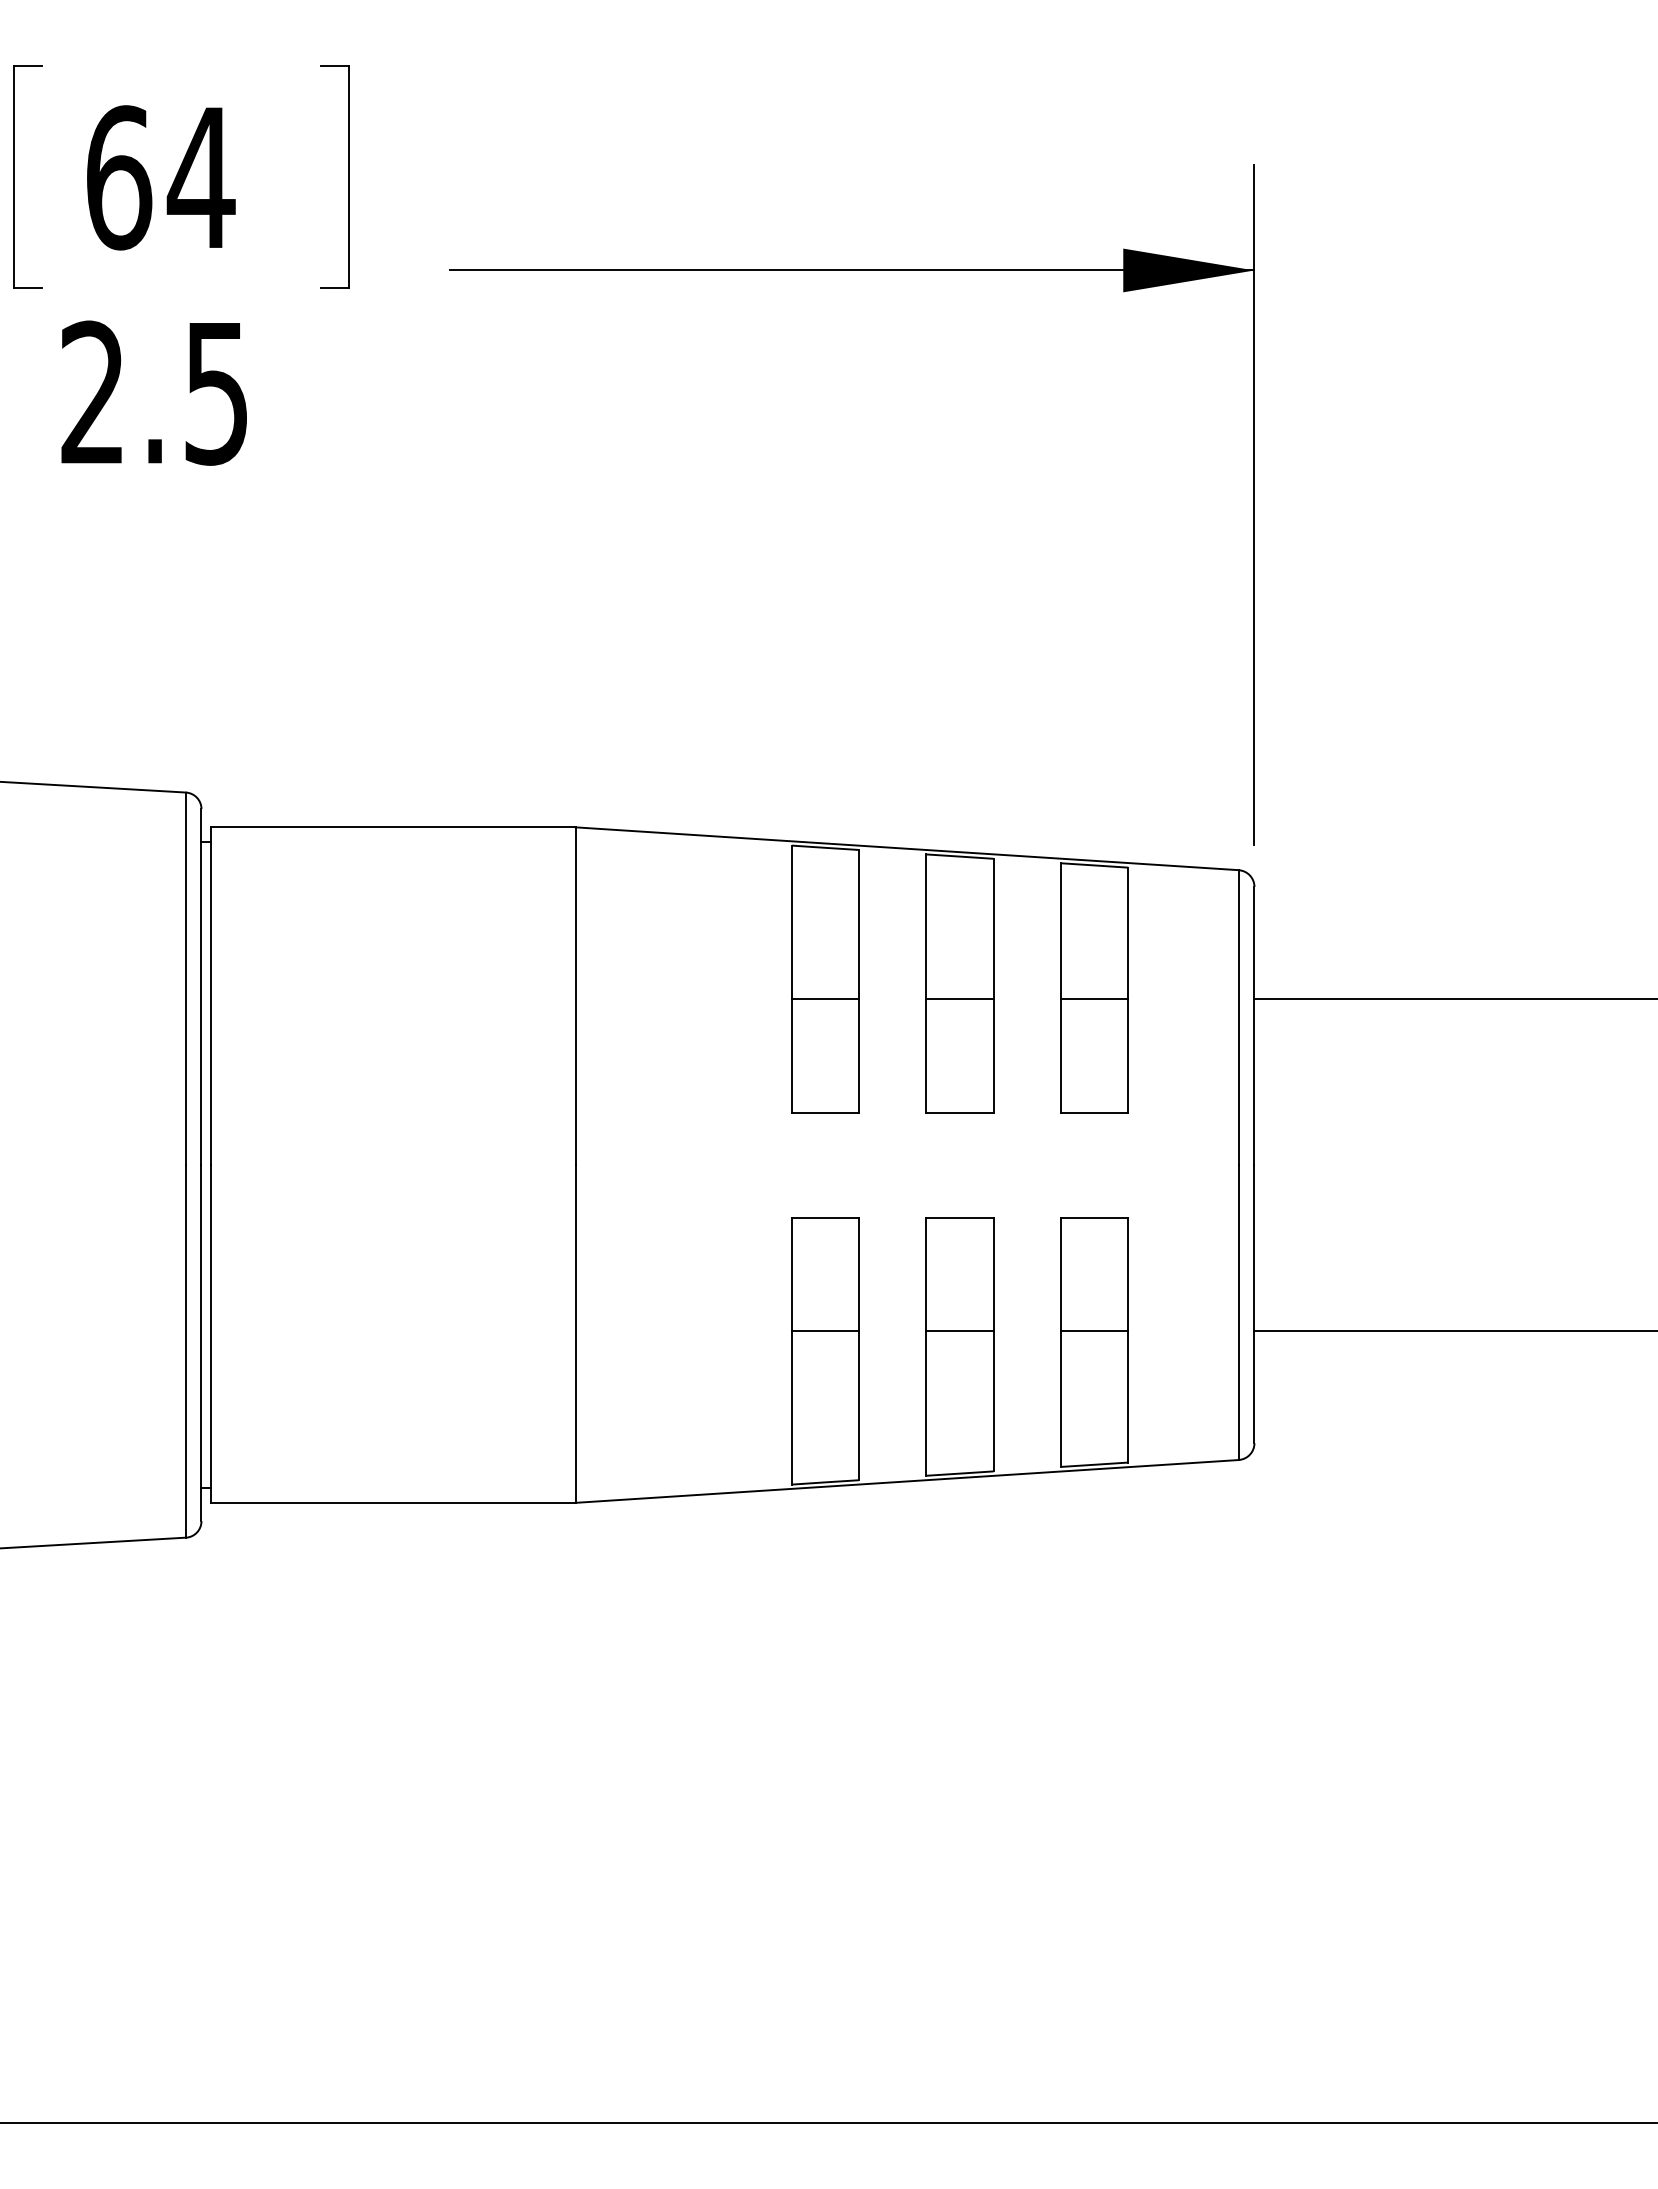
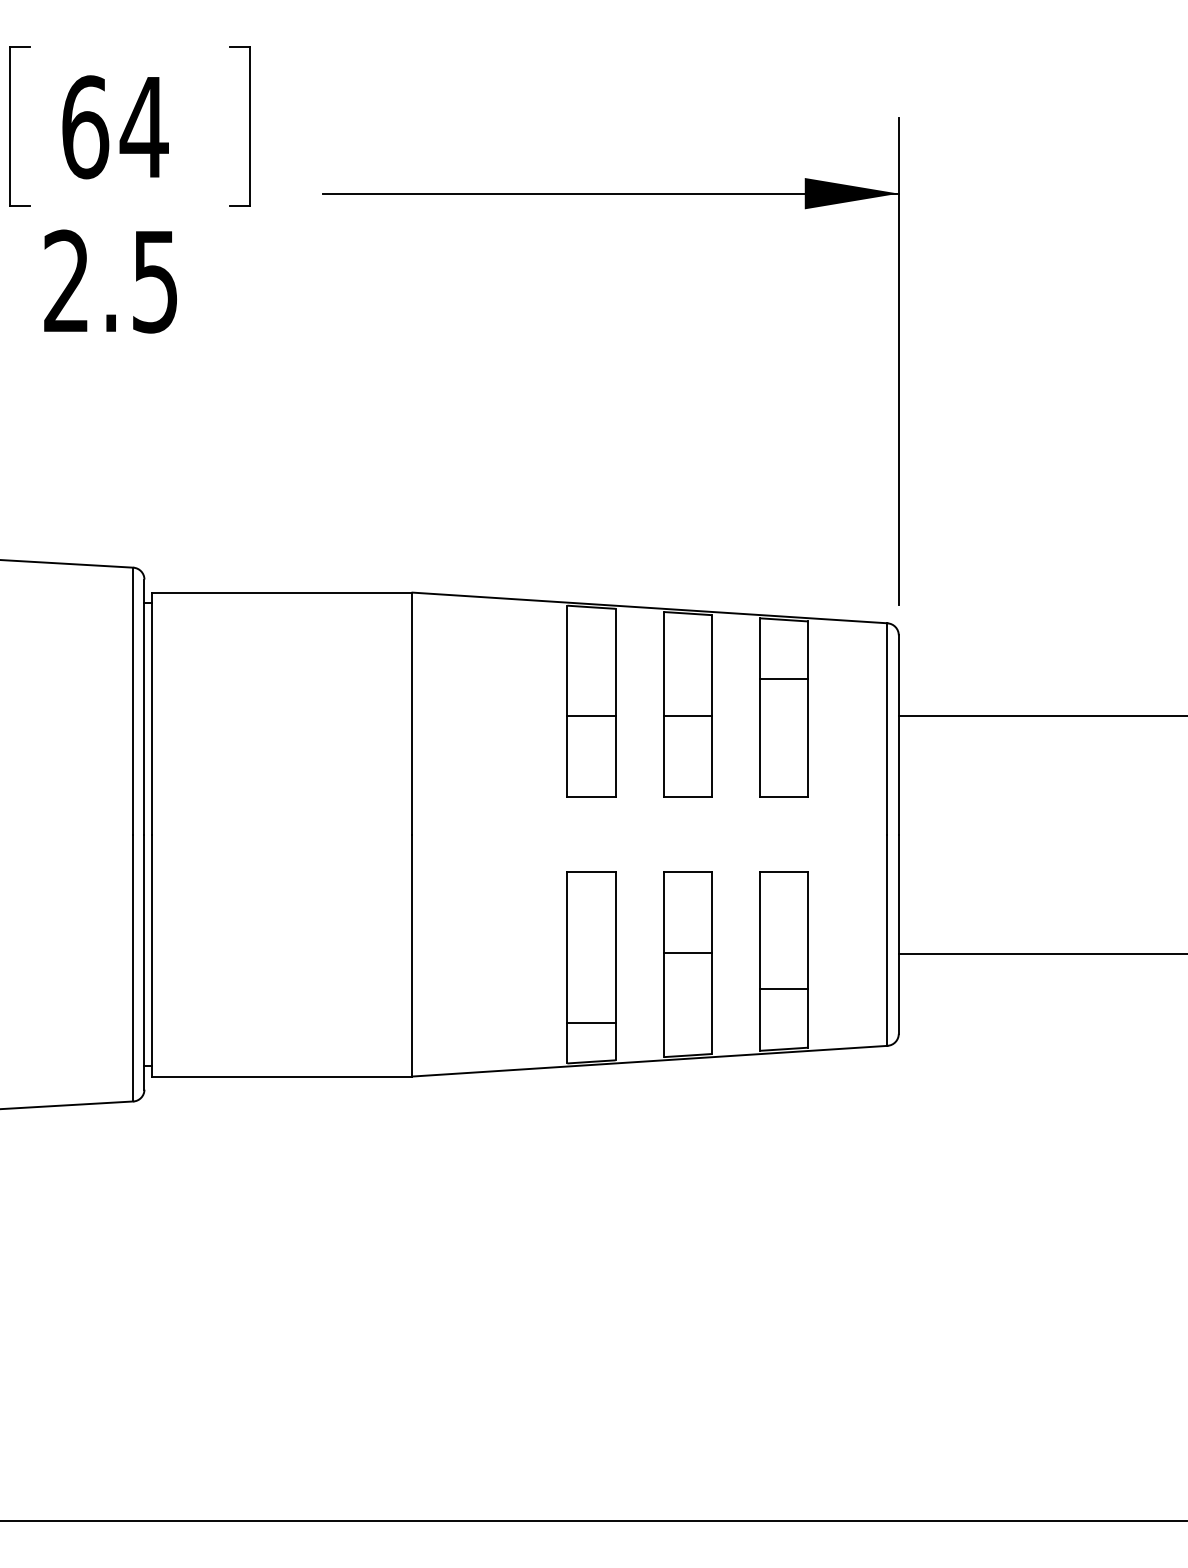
line: (1094, 999) -> (784, 679), moved
line: (825, 1330) -> (591, 1022), moved
line: (1094, 1330) -> (784, 988), moved

